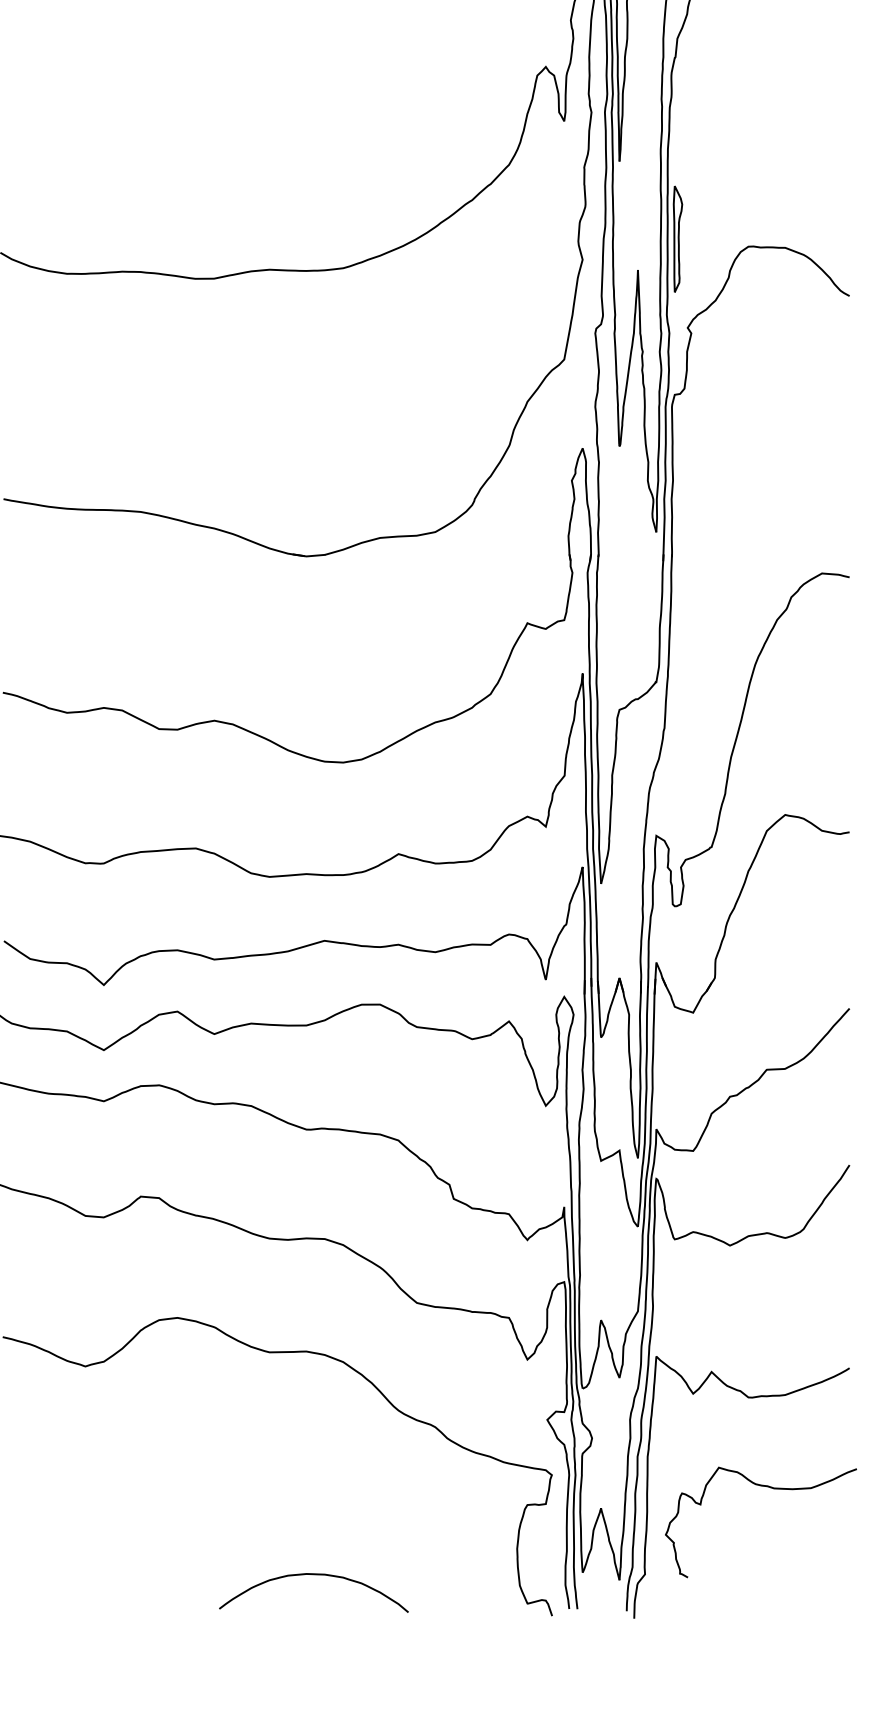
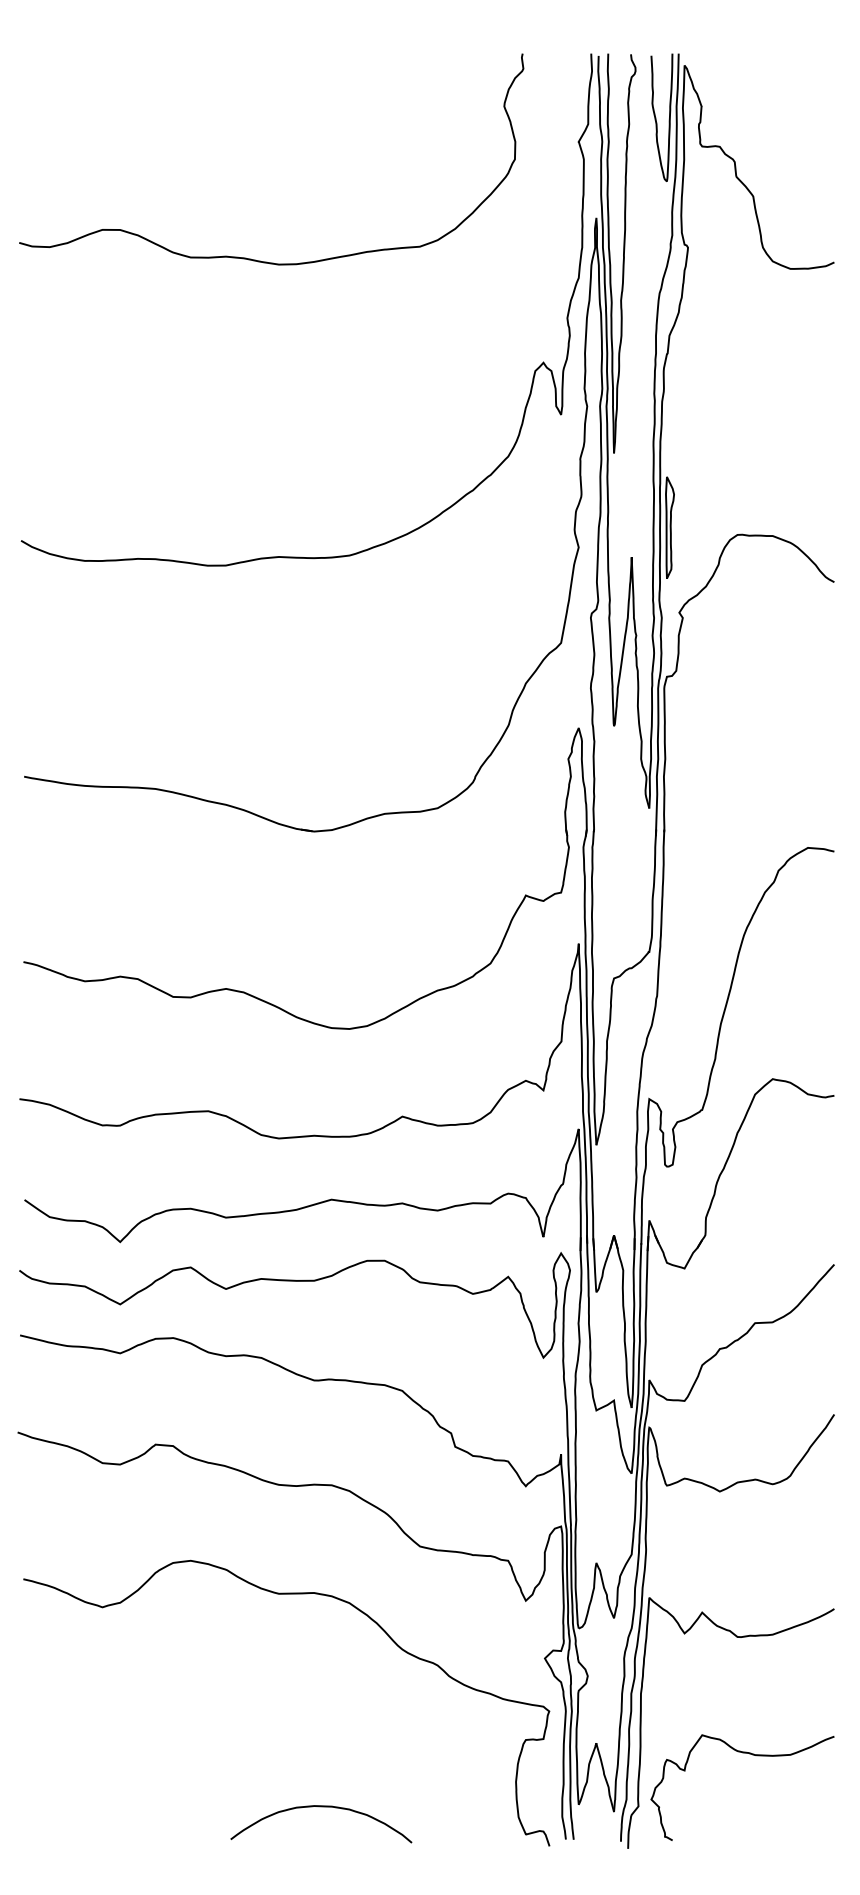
curve: (771, 1488) -> (752, 1755), moved

